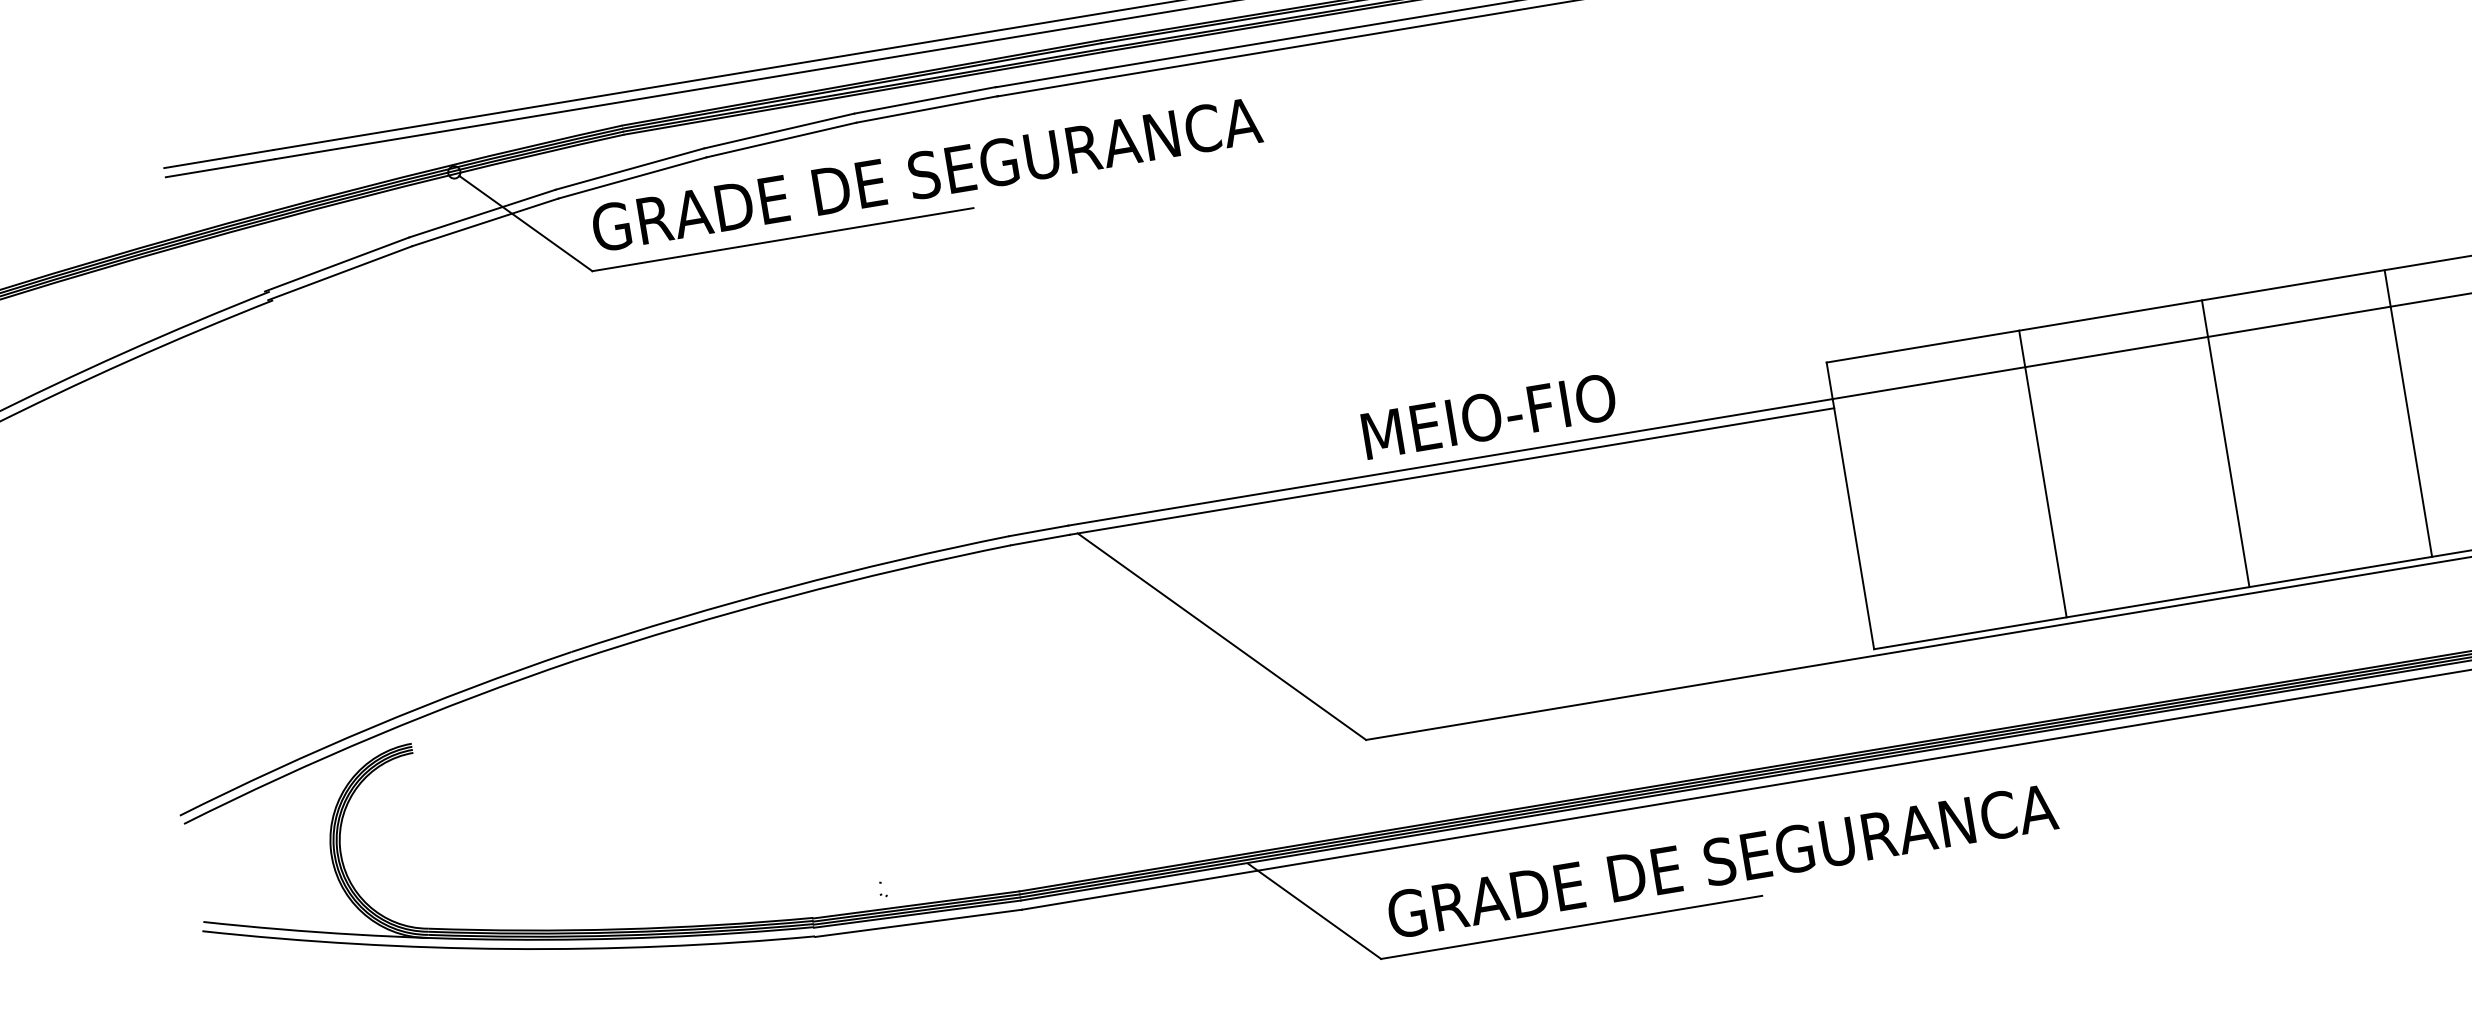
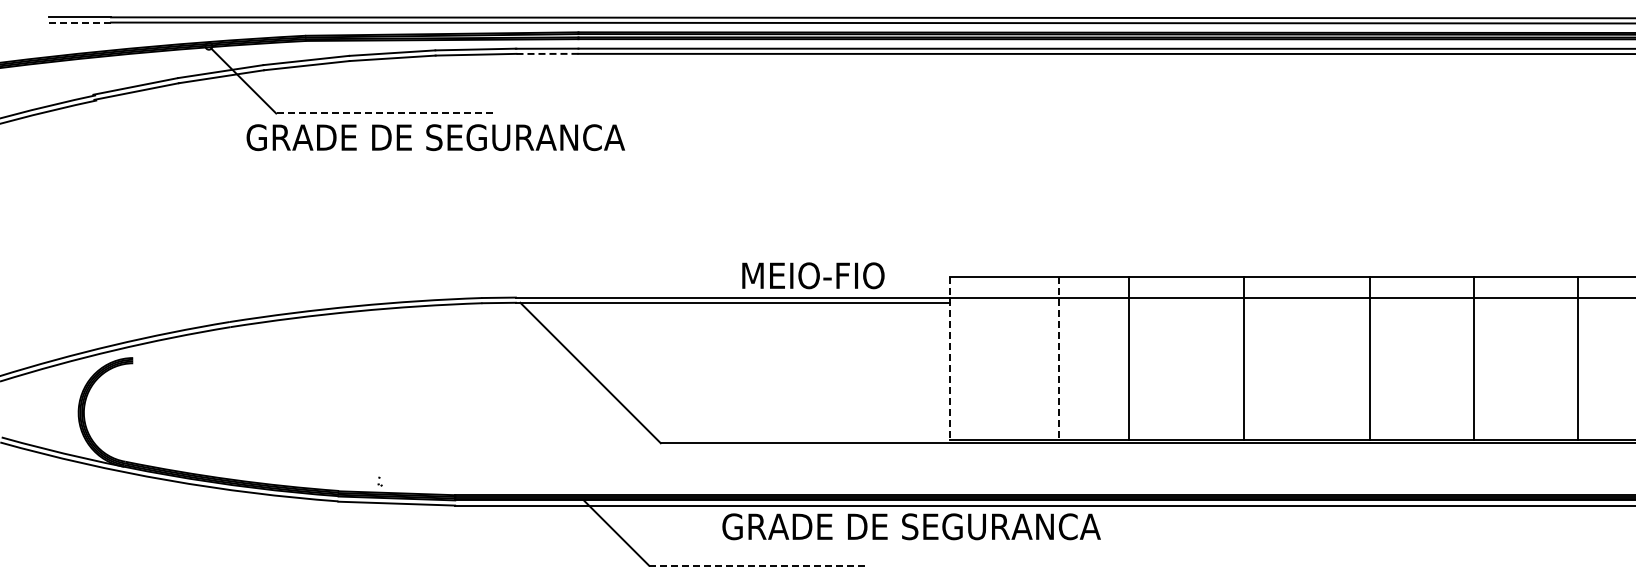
line: (1051, 86) -> (546, 53), solid -> dashed
line: (219, 168) -> (79, 22), solid -> dashed
text: (926, 174) -> (435, 137), moved
line: (781, 239) -> (383, 113), solid -> dashed
line: (2408, 412) -> (1243, 357), moved
text: (1489, 415) -> (813, 275), moved
line: (2224, 442) -> (1128, 357), moved
line: (2043, 474) -> (1059, 358), solid -> dashed
line: (1849, 506) -> (949, 358), solid -> dashed
text: (1722, 860) -> (911, 526), moved
line: (1570, 927) -> (756, 565), solid -> dashed

